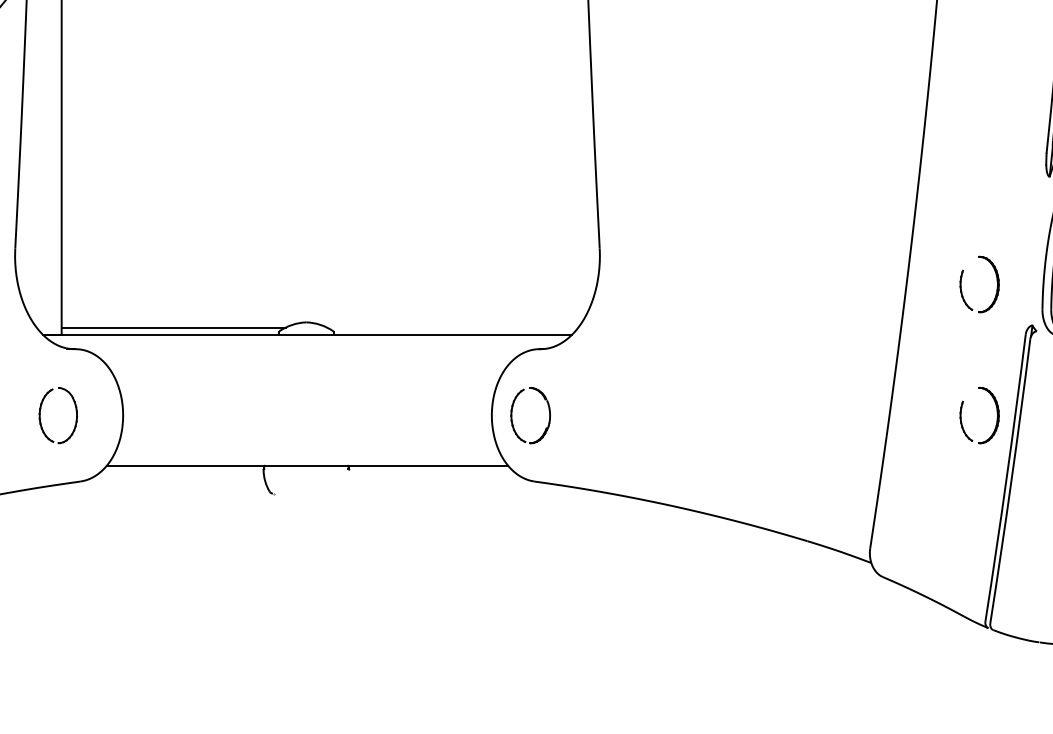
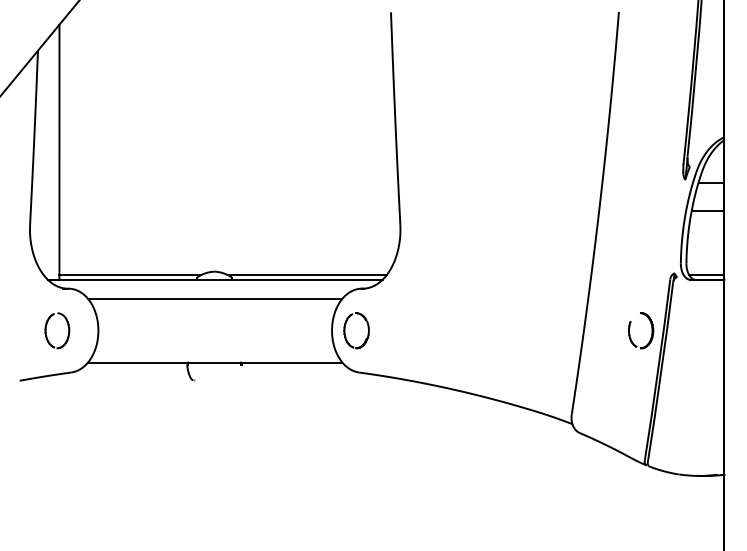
part: (996, 284) -> (651, 247), removed
line: (451, 326) -> (306, 274), added
line: (306, 364) -> (214, 298), added

